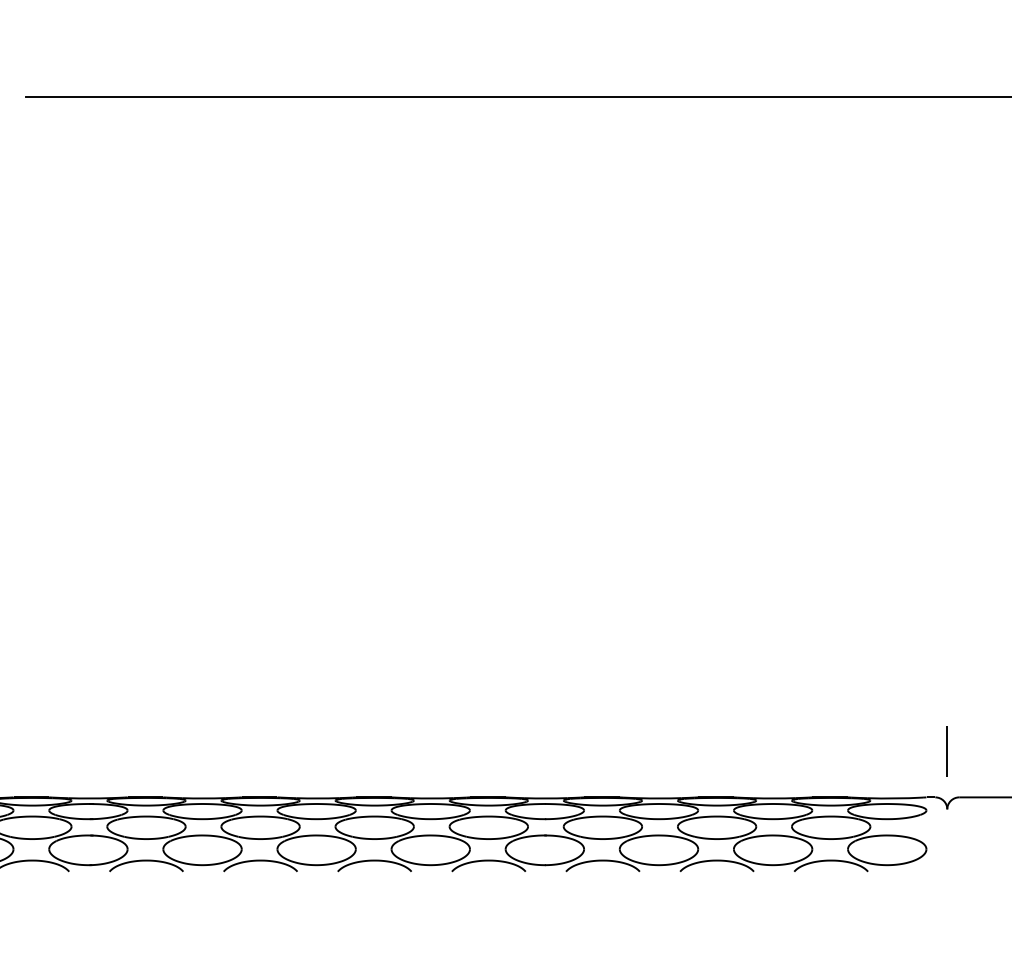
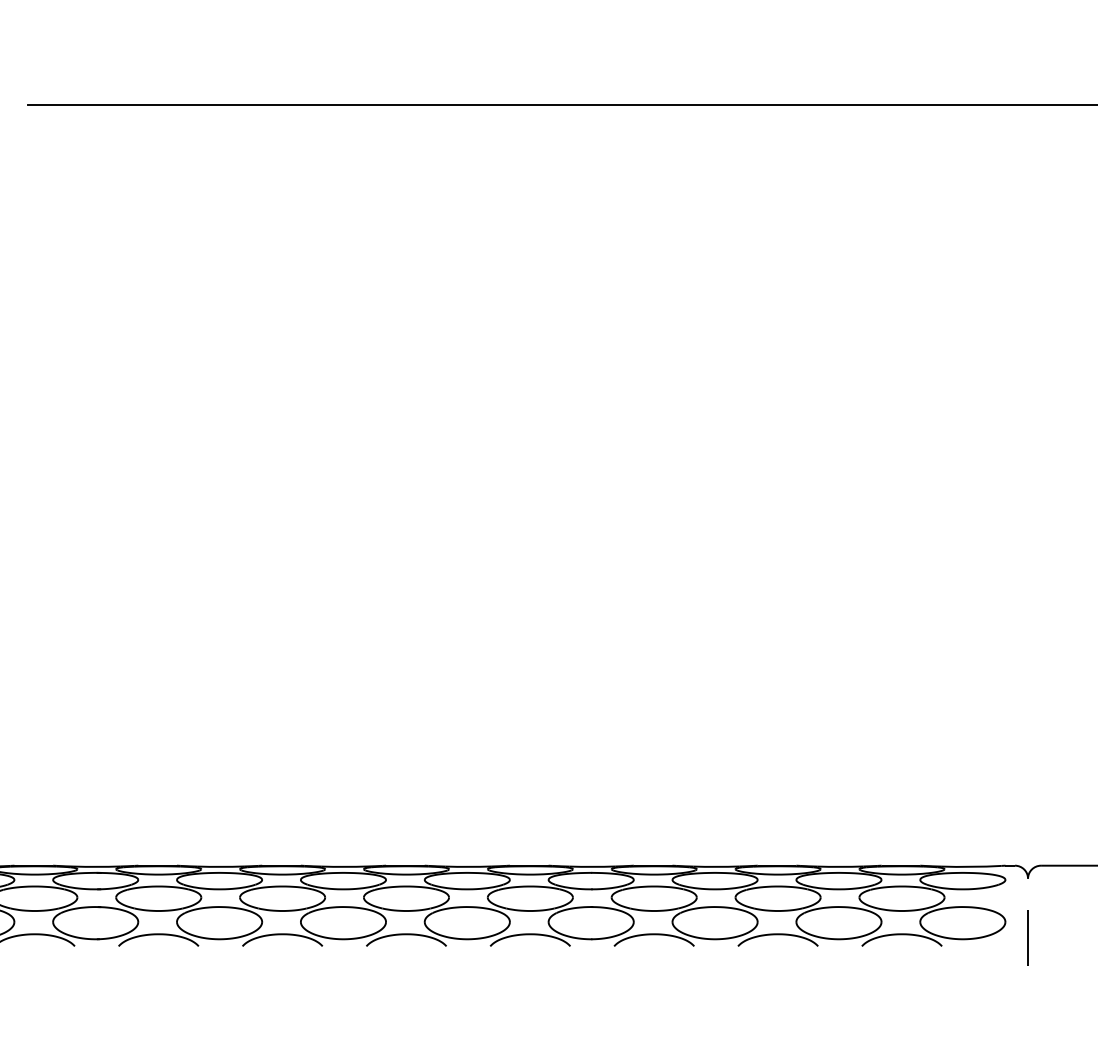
line: (946, 751) -> (1027, 937), moved

